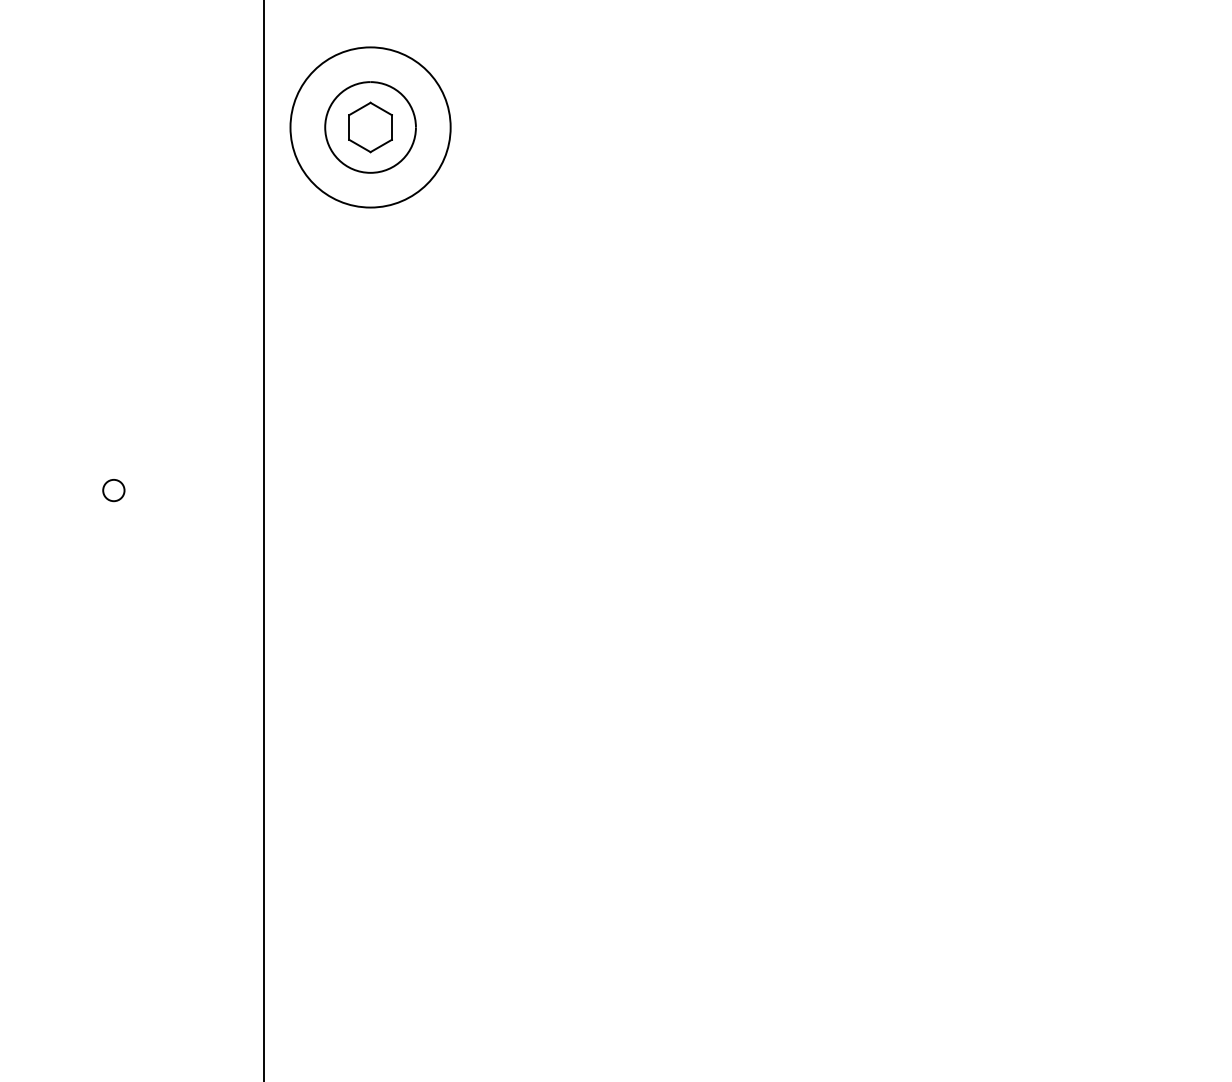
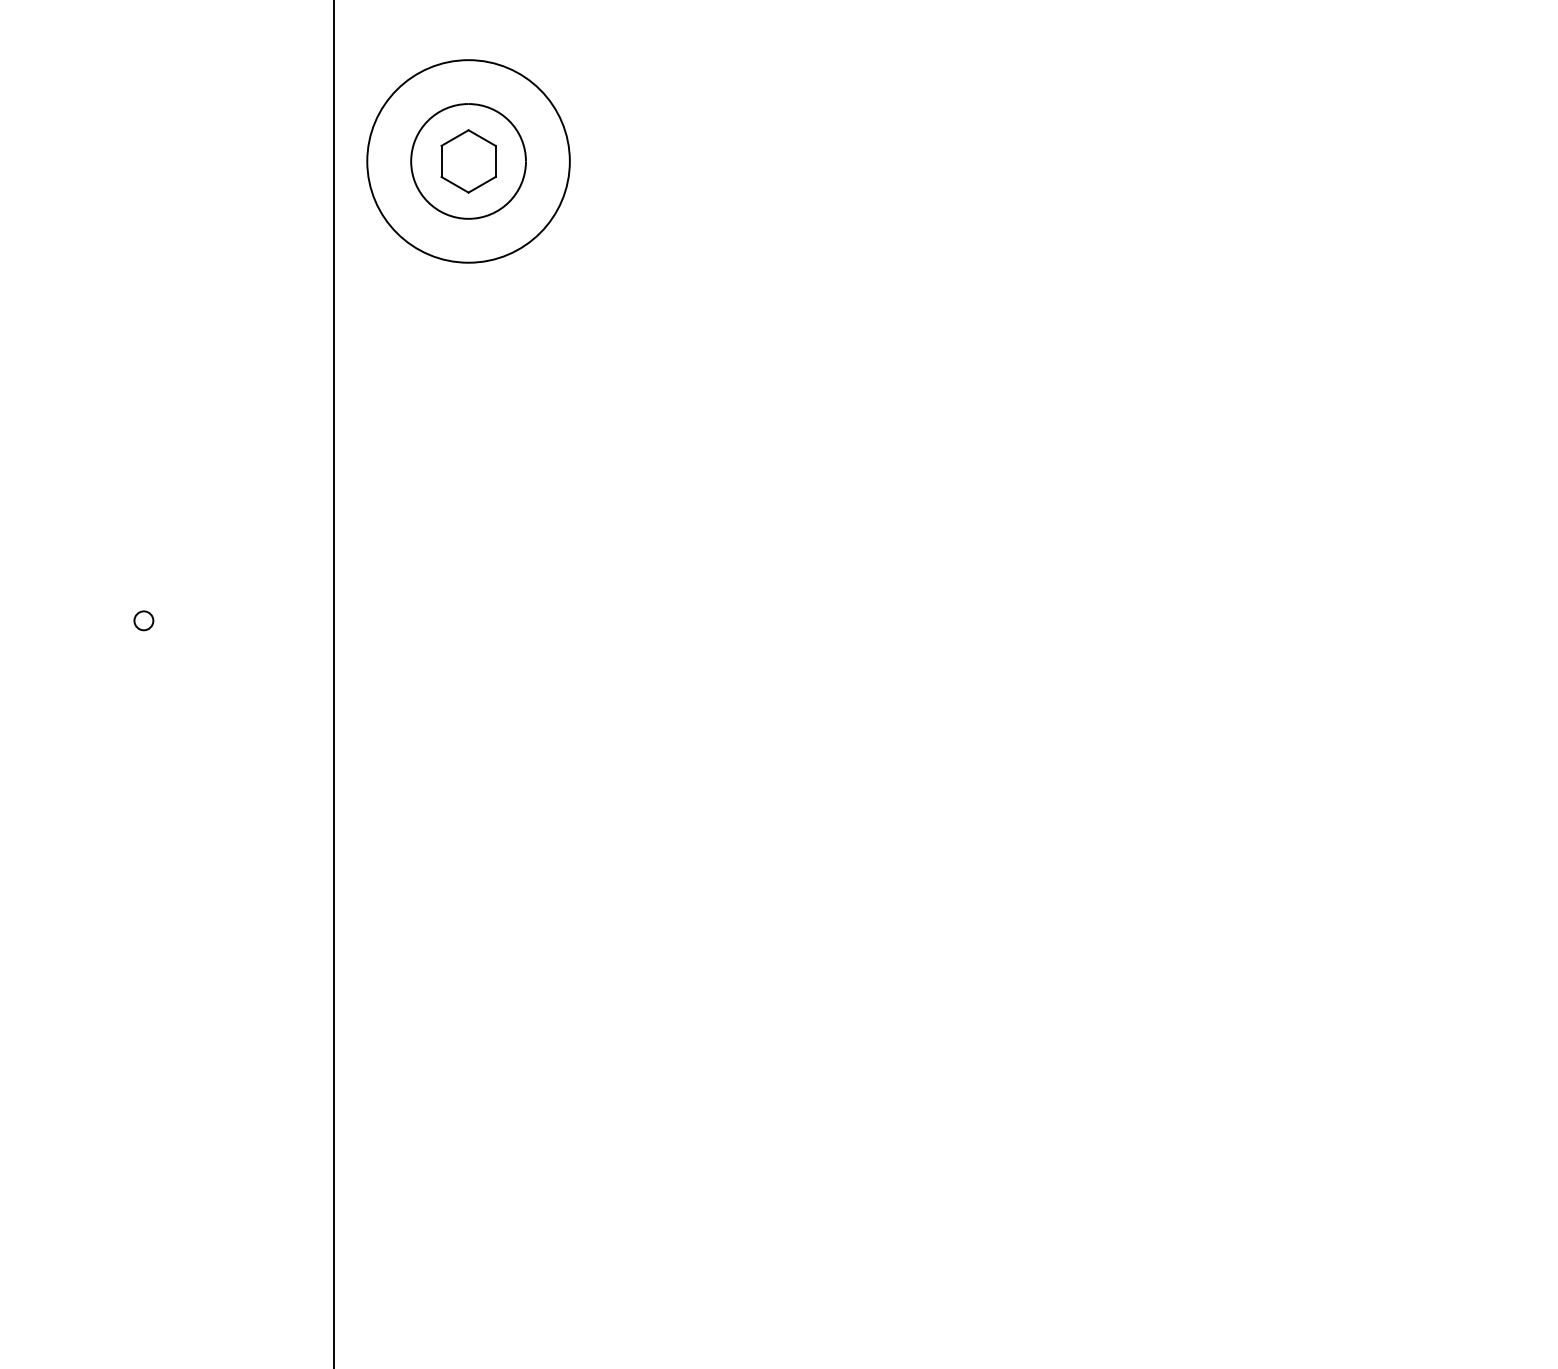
circle: (113, 490) -> (143, 620), size x0.7

